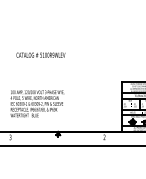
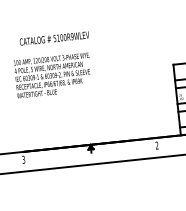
text: (37, 103) -> (53, 74), moved

